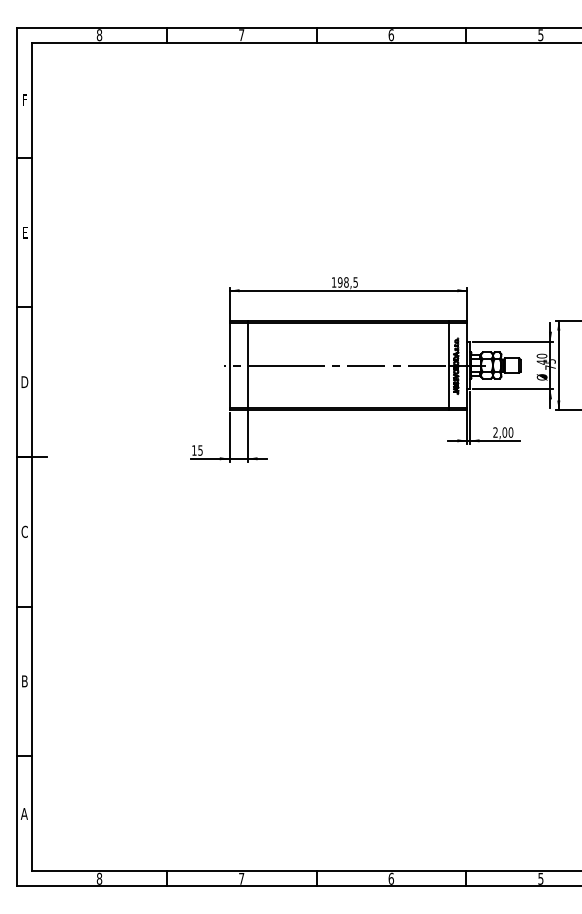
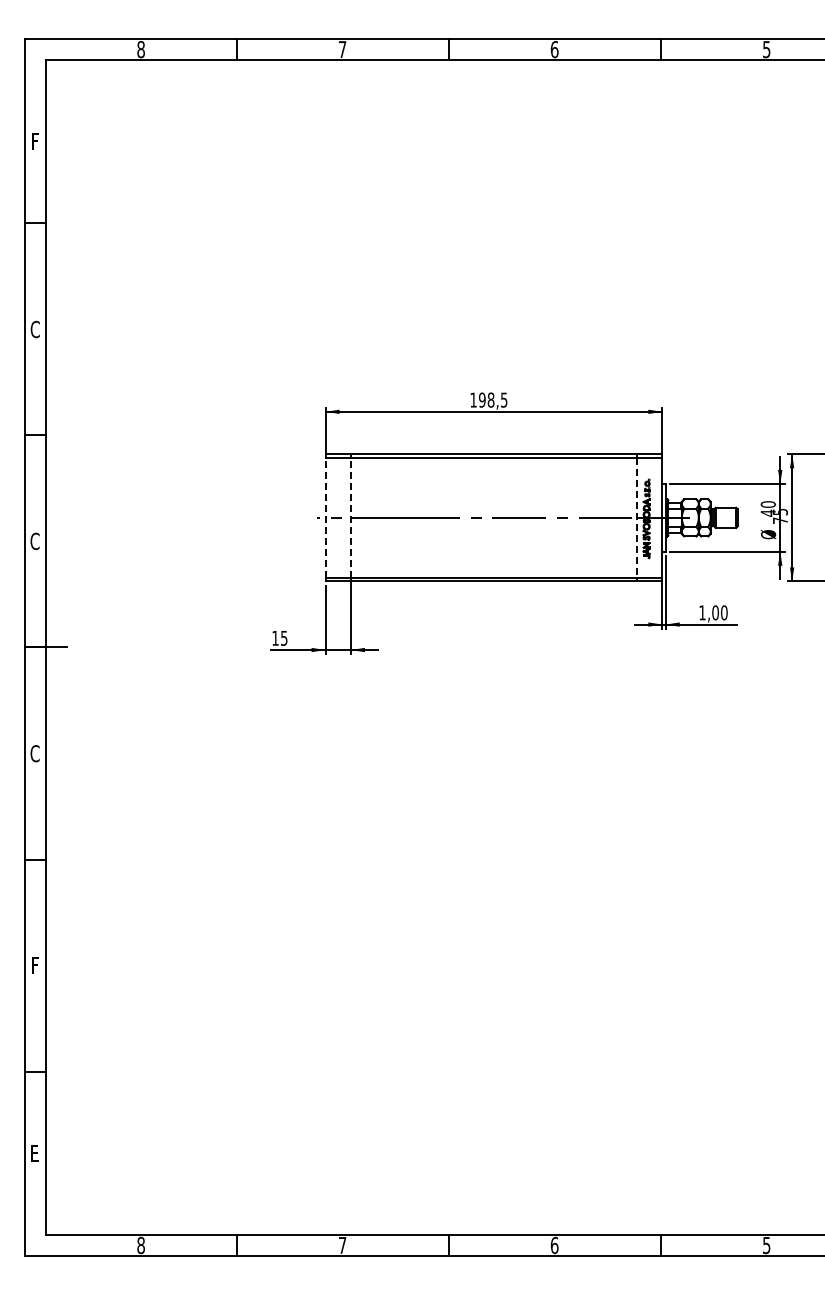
text: (24, 232) -> (34, 329), E -> C
line: (229, 365) -> (325, 517), solid -> dashed
line: (247, 365) -> (351, 517), solid -> dashed
line: (449, 365) -> (636, 518), solid -> dashed
text: (25, 382) -> (35, 541), D -> C
text: (495, 432) -> (702, 612), 2,00 -> 1,00
text: (25, 681) -> (35, 965), B -> F
text: (24, 813) -> (34, 1153), A -> E

